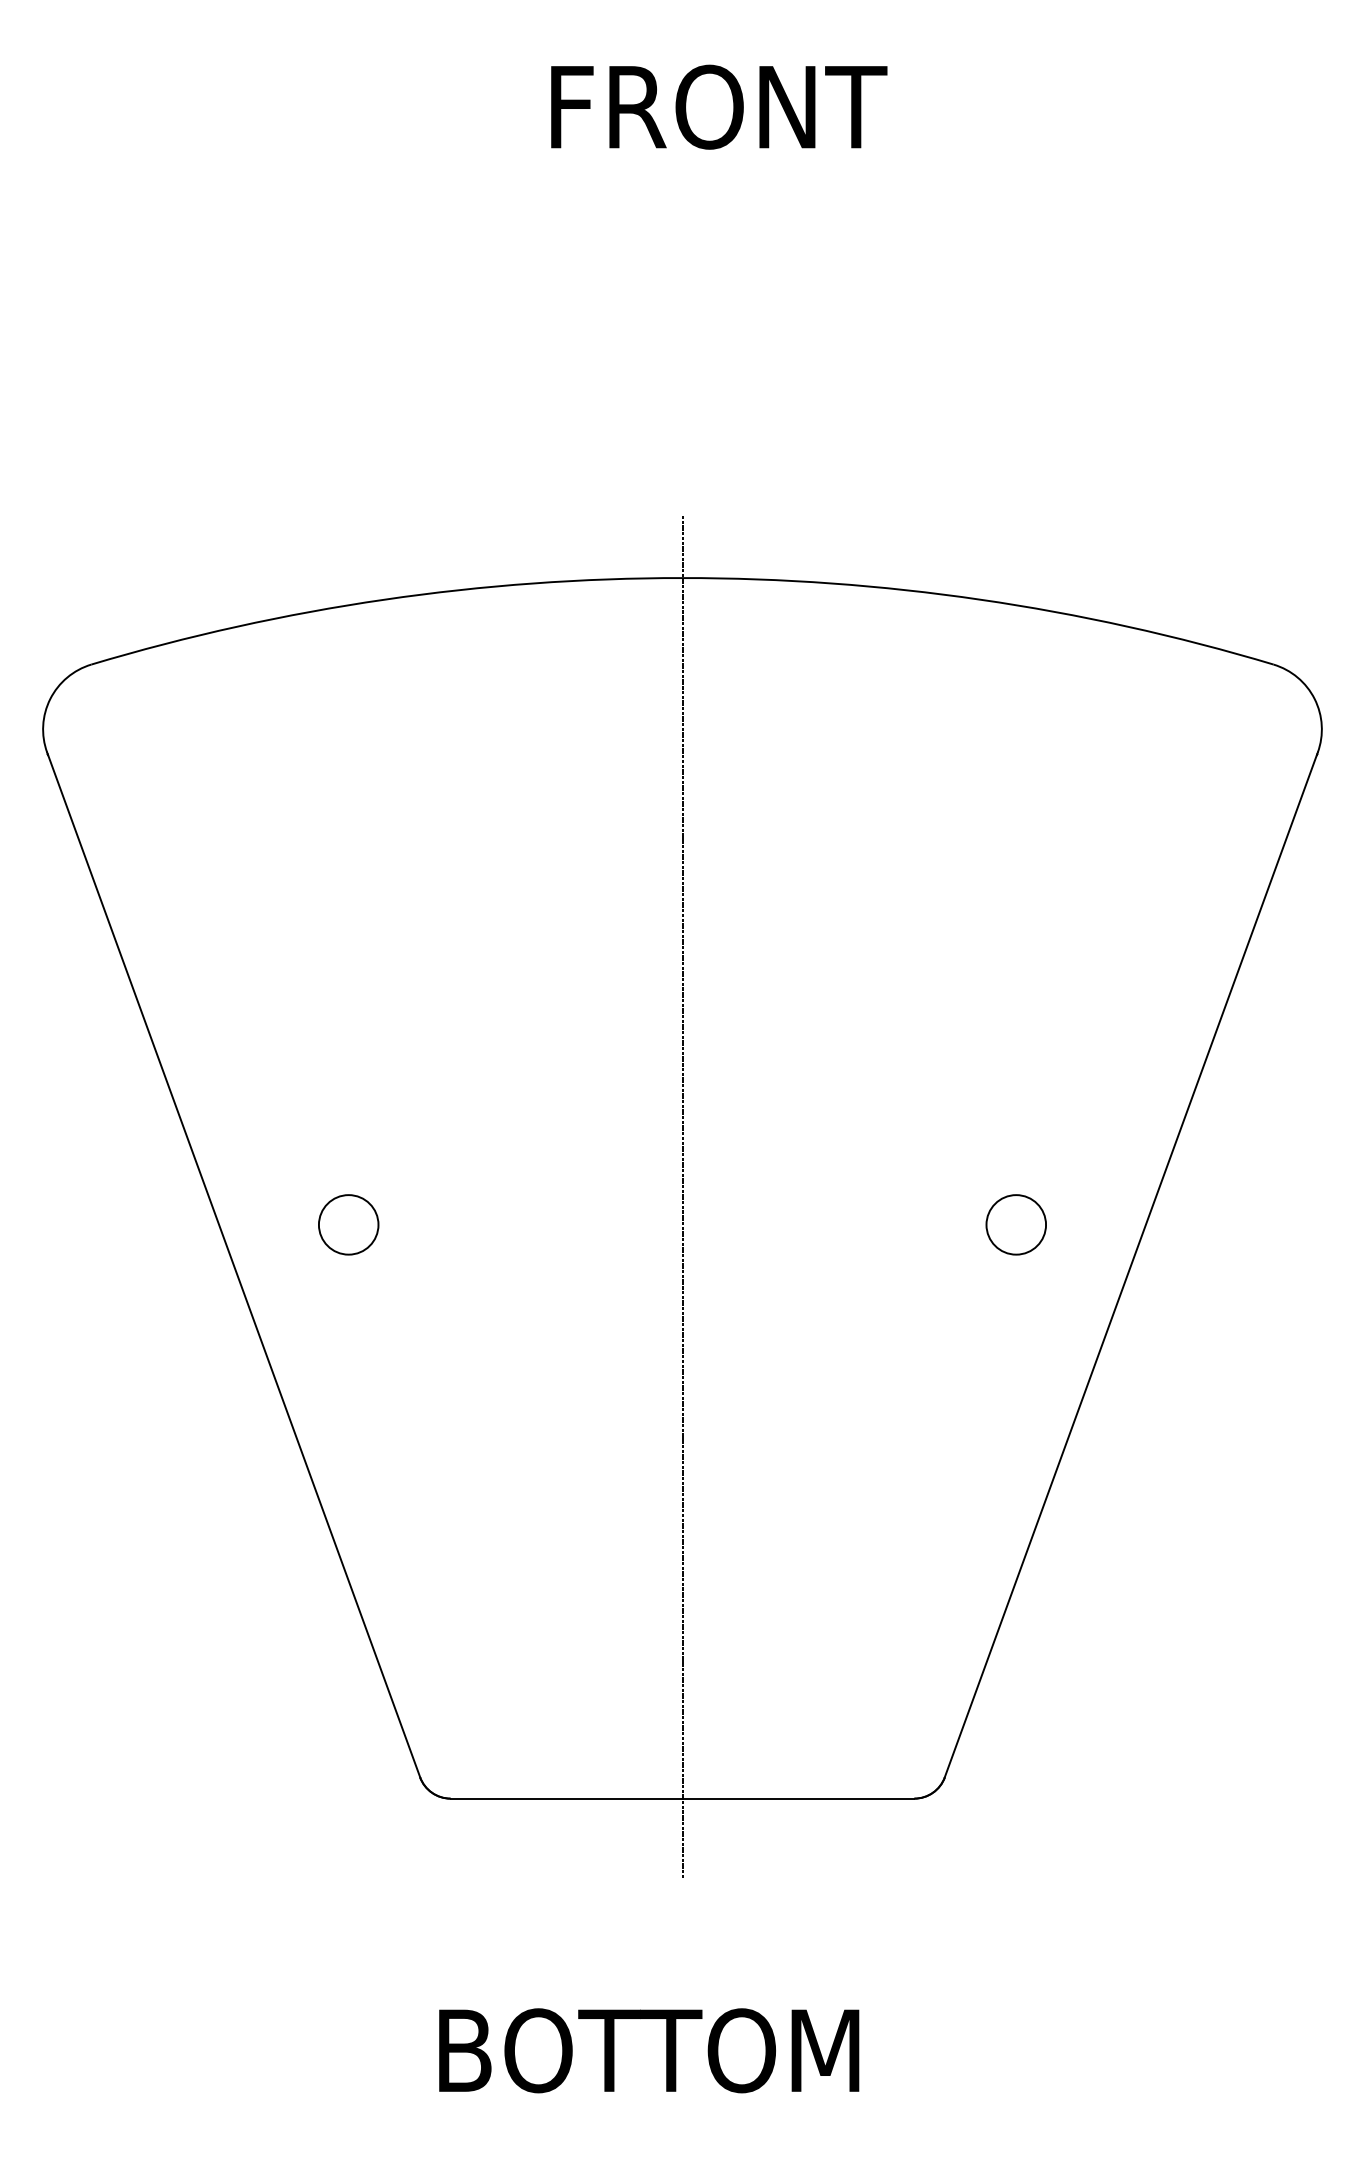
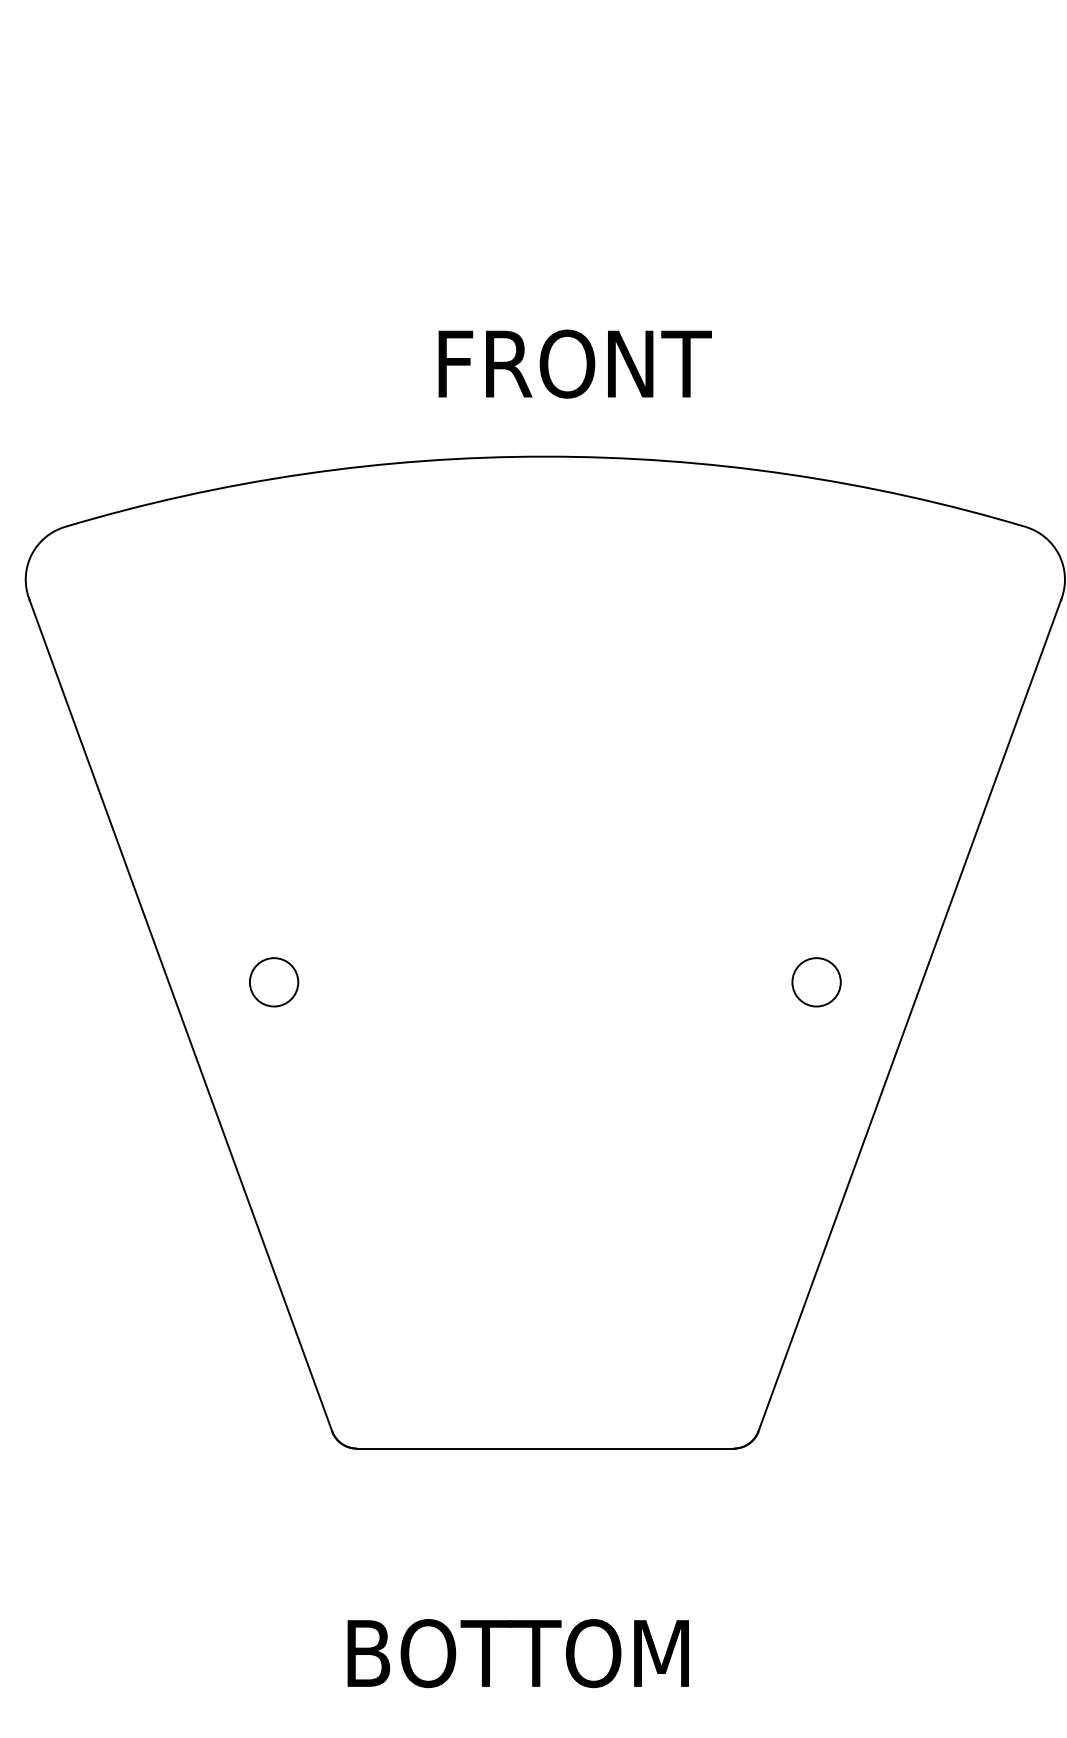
text: (719, 106) -> (575, 363), moved
line: (682, 1196) -> (545, 959), removed

